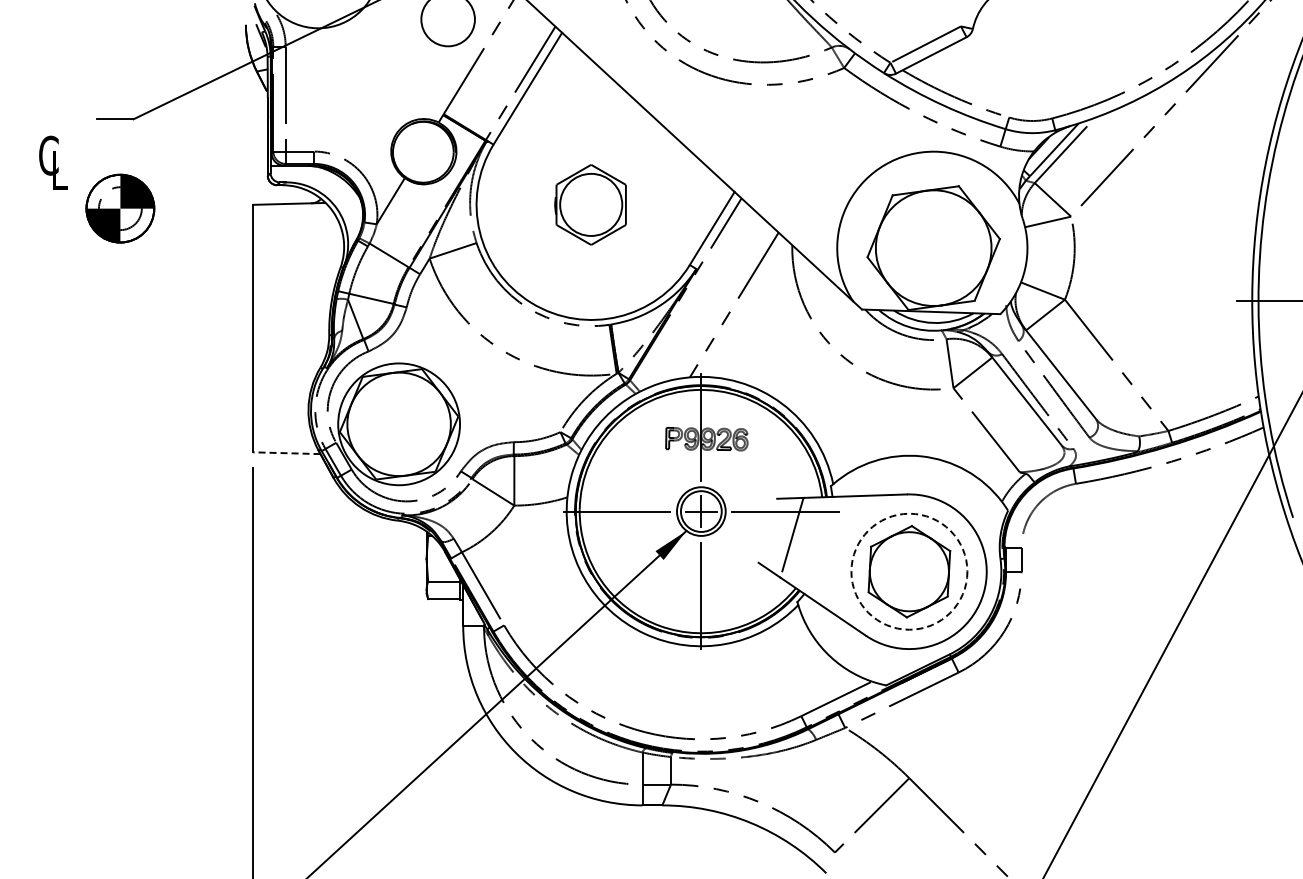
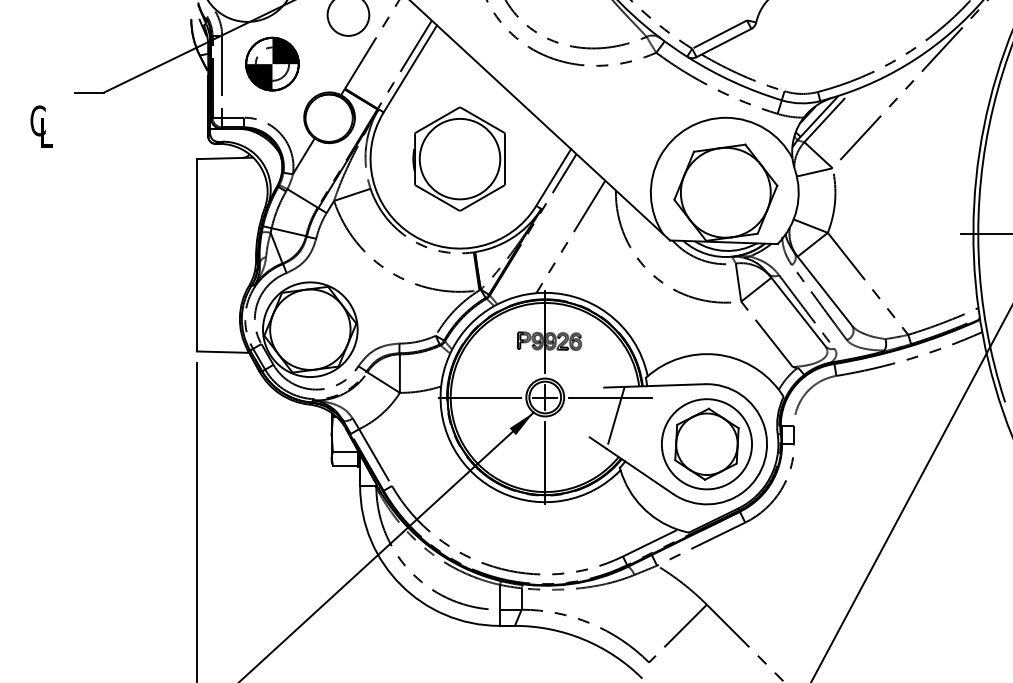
part: (590, 204) -> (459, 158), size x1.67
part: (120, 208) -> (272, 64), moved
line: (286, 453) -> (222, 352), dashed -> solid
circle: (909, 571) -> (707, 444), dashed -> solid

